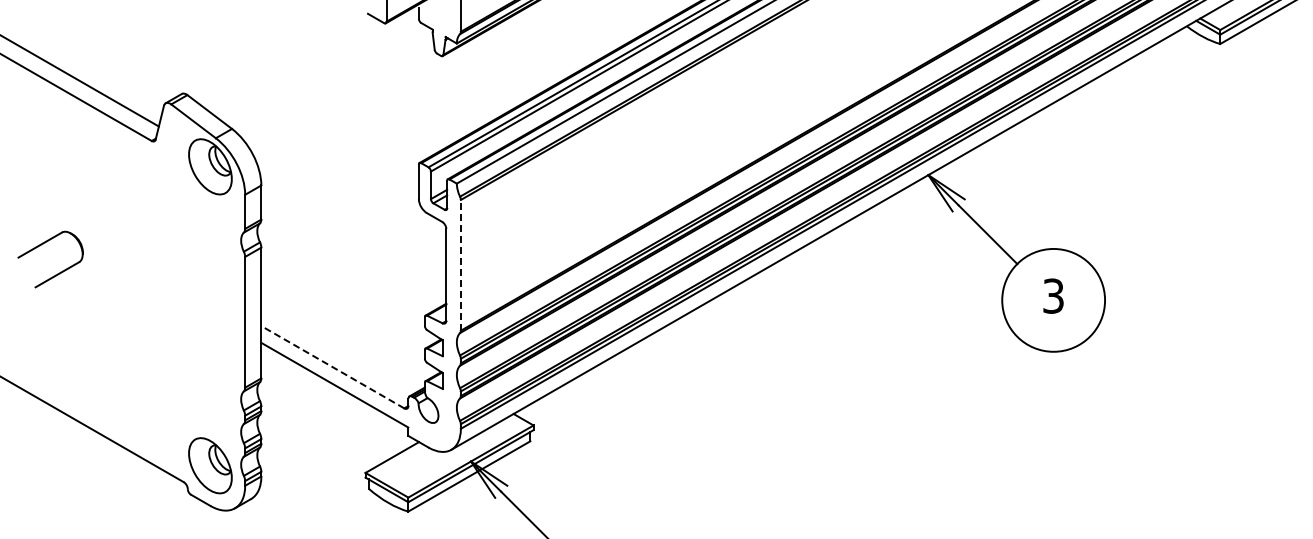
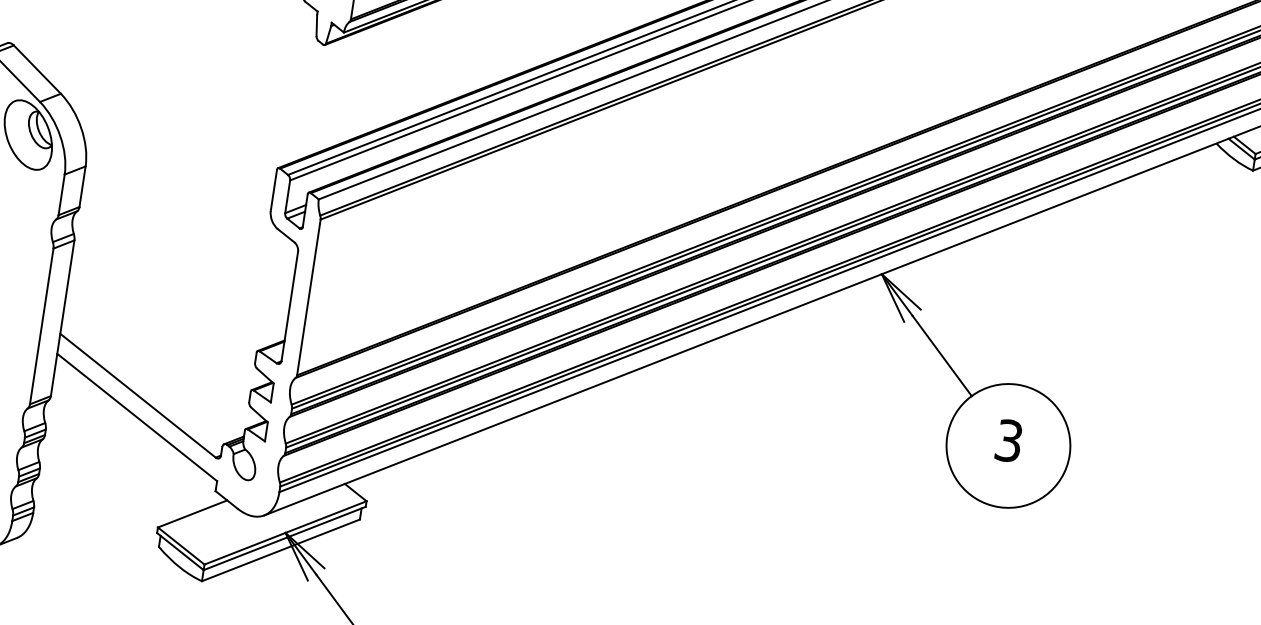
line: (460, 264) -> (308, 296), dashed -> solid
line: (332, 367) -> (137, 395), dashed -> solid

